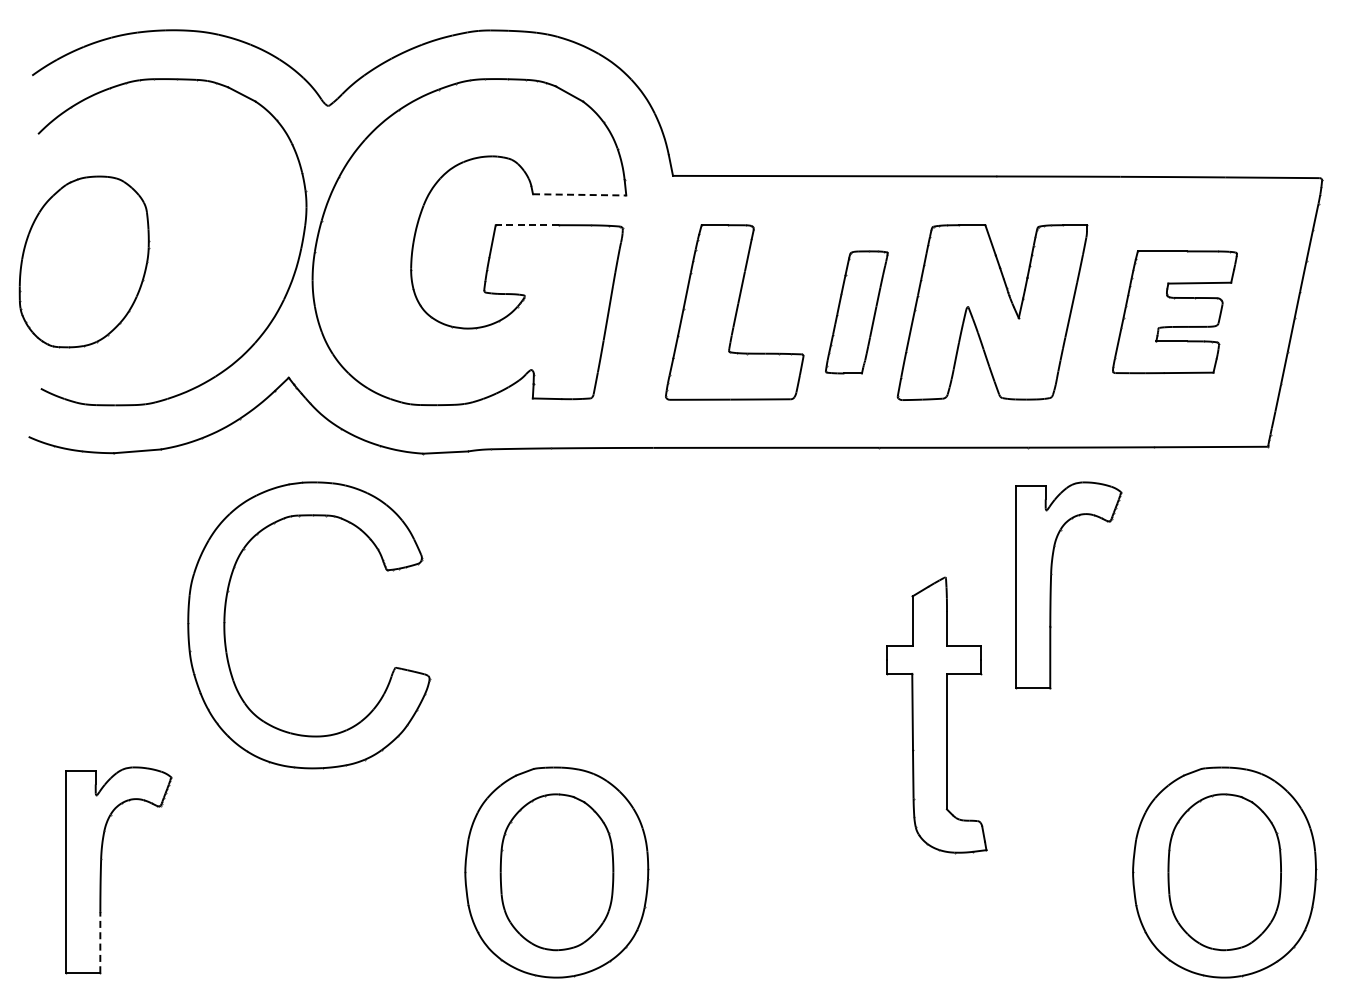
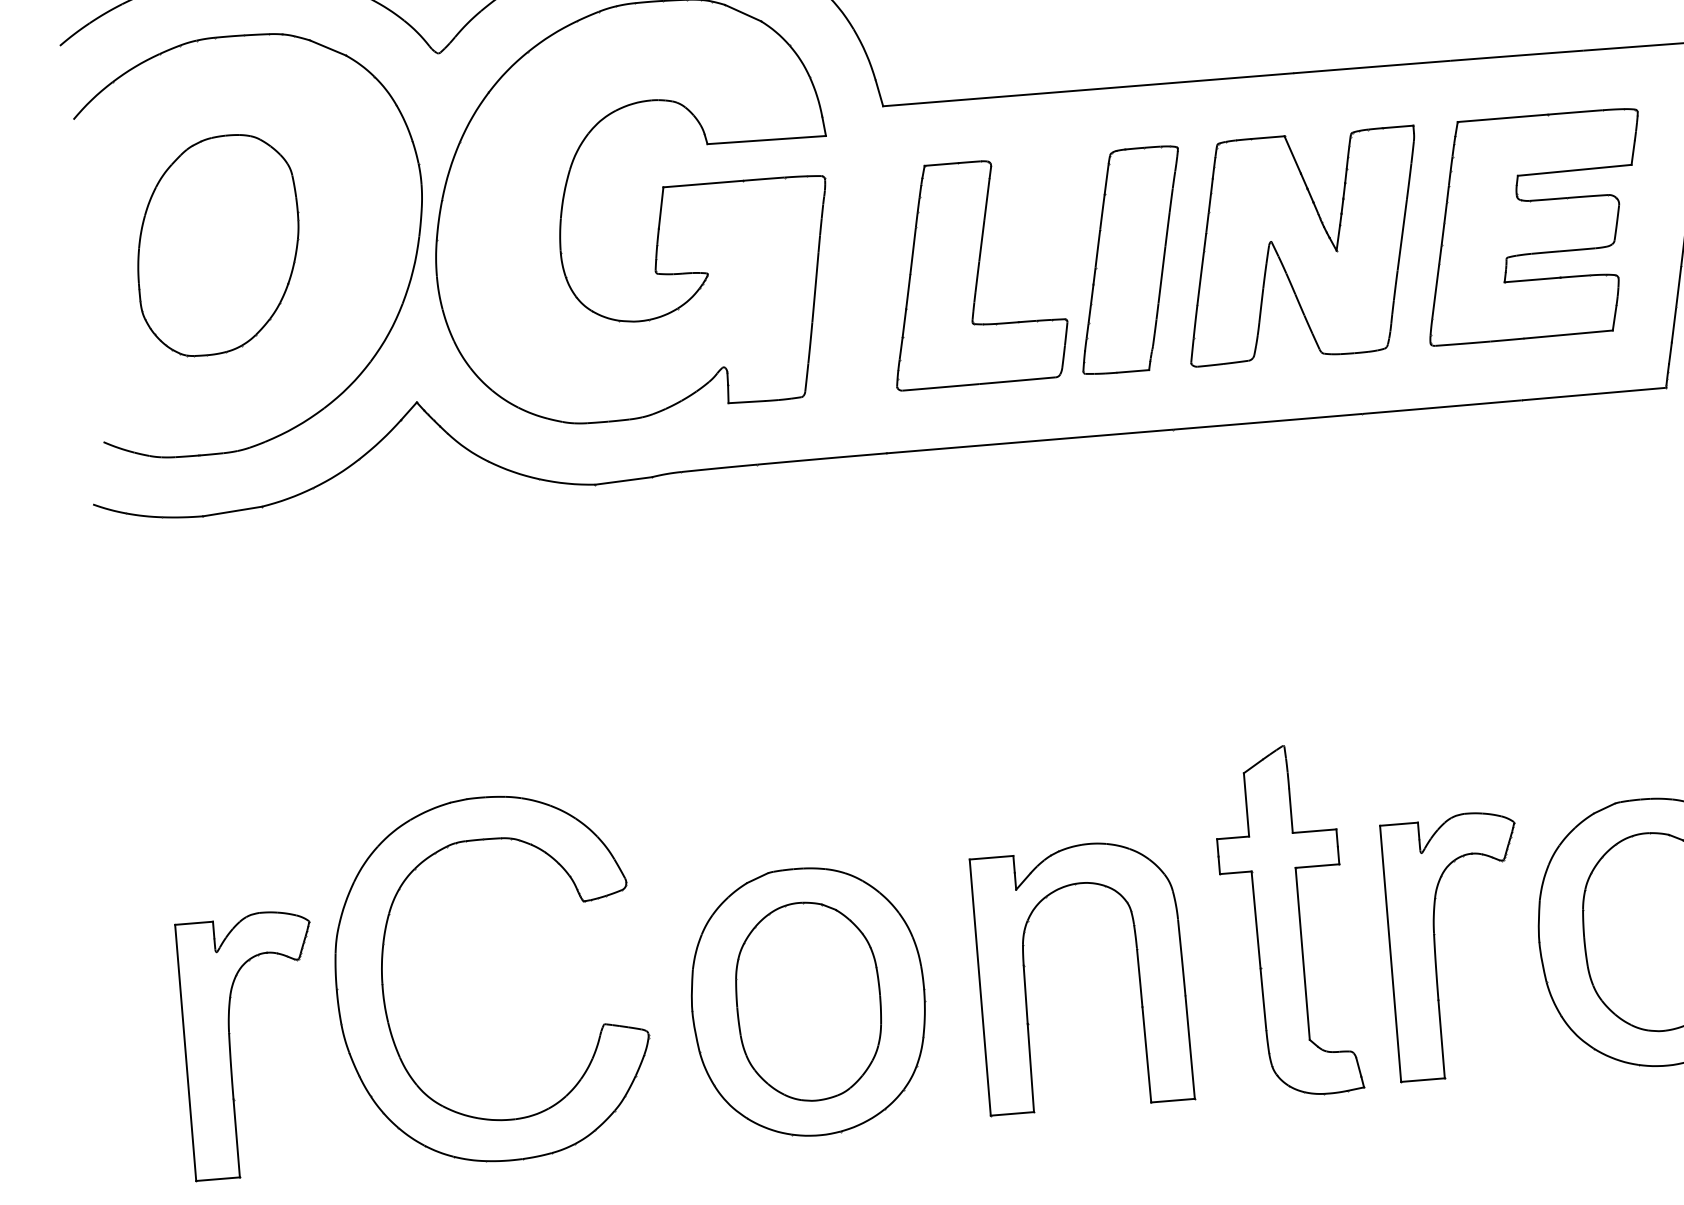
line: (579, 194) -> (766, 139), dashed -> solid
line: (526, 225) -> (702, 184), dashed -> solid
part: (84, 261) -> (218, 244), moved
part: (856, 312) -> (1130, 260), size x1.43
part: (1174, 312) -> (1533, 227), size x1.43
part: (1051, 585) -> (1435, 947), moved
part: (225, 625) -> (384, 988), moved
part: (936, 715) -> (1286, 921), moved
part: (728, 869) -> (1025, 980), added
line: (100, 942) -> (236, 1138), dashed -> solid

